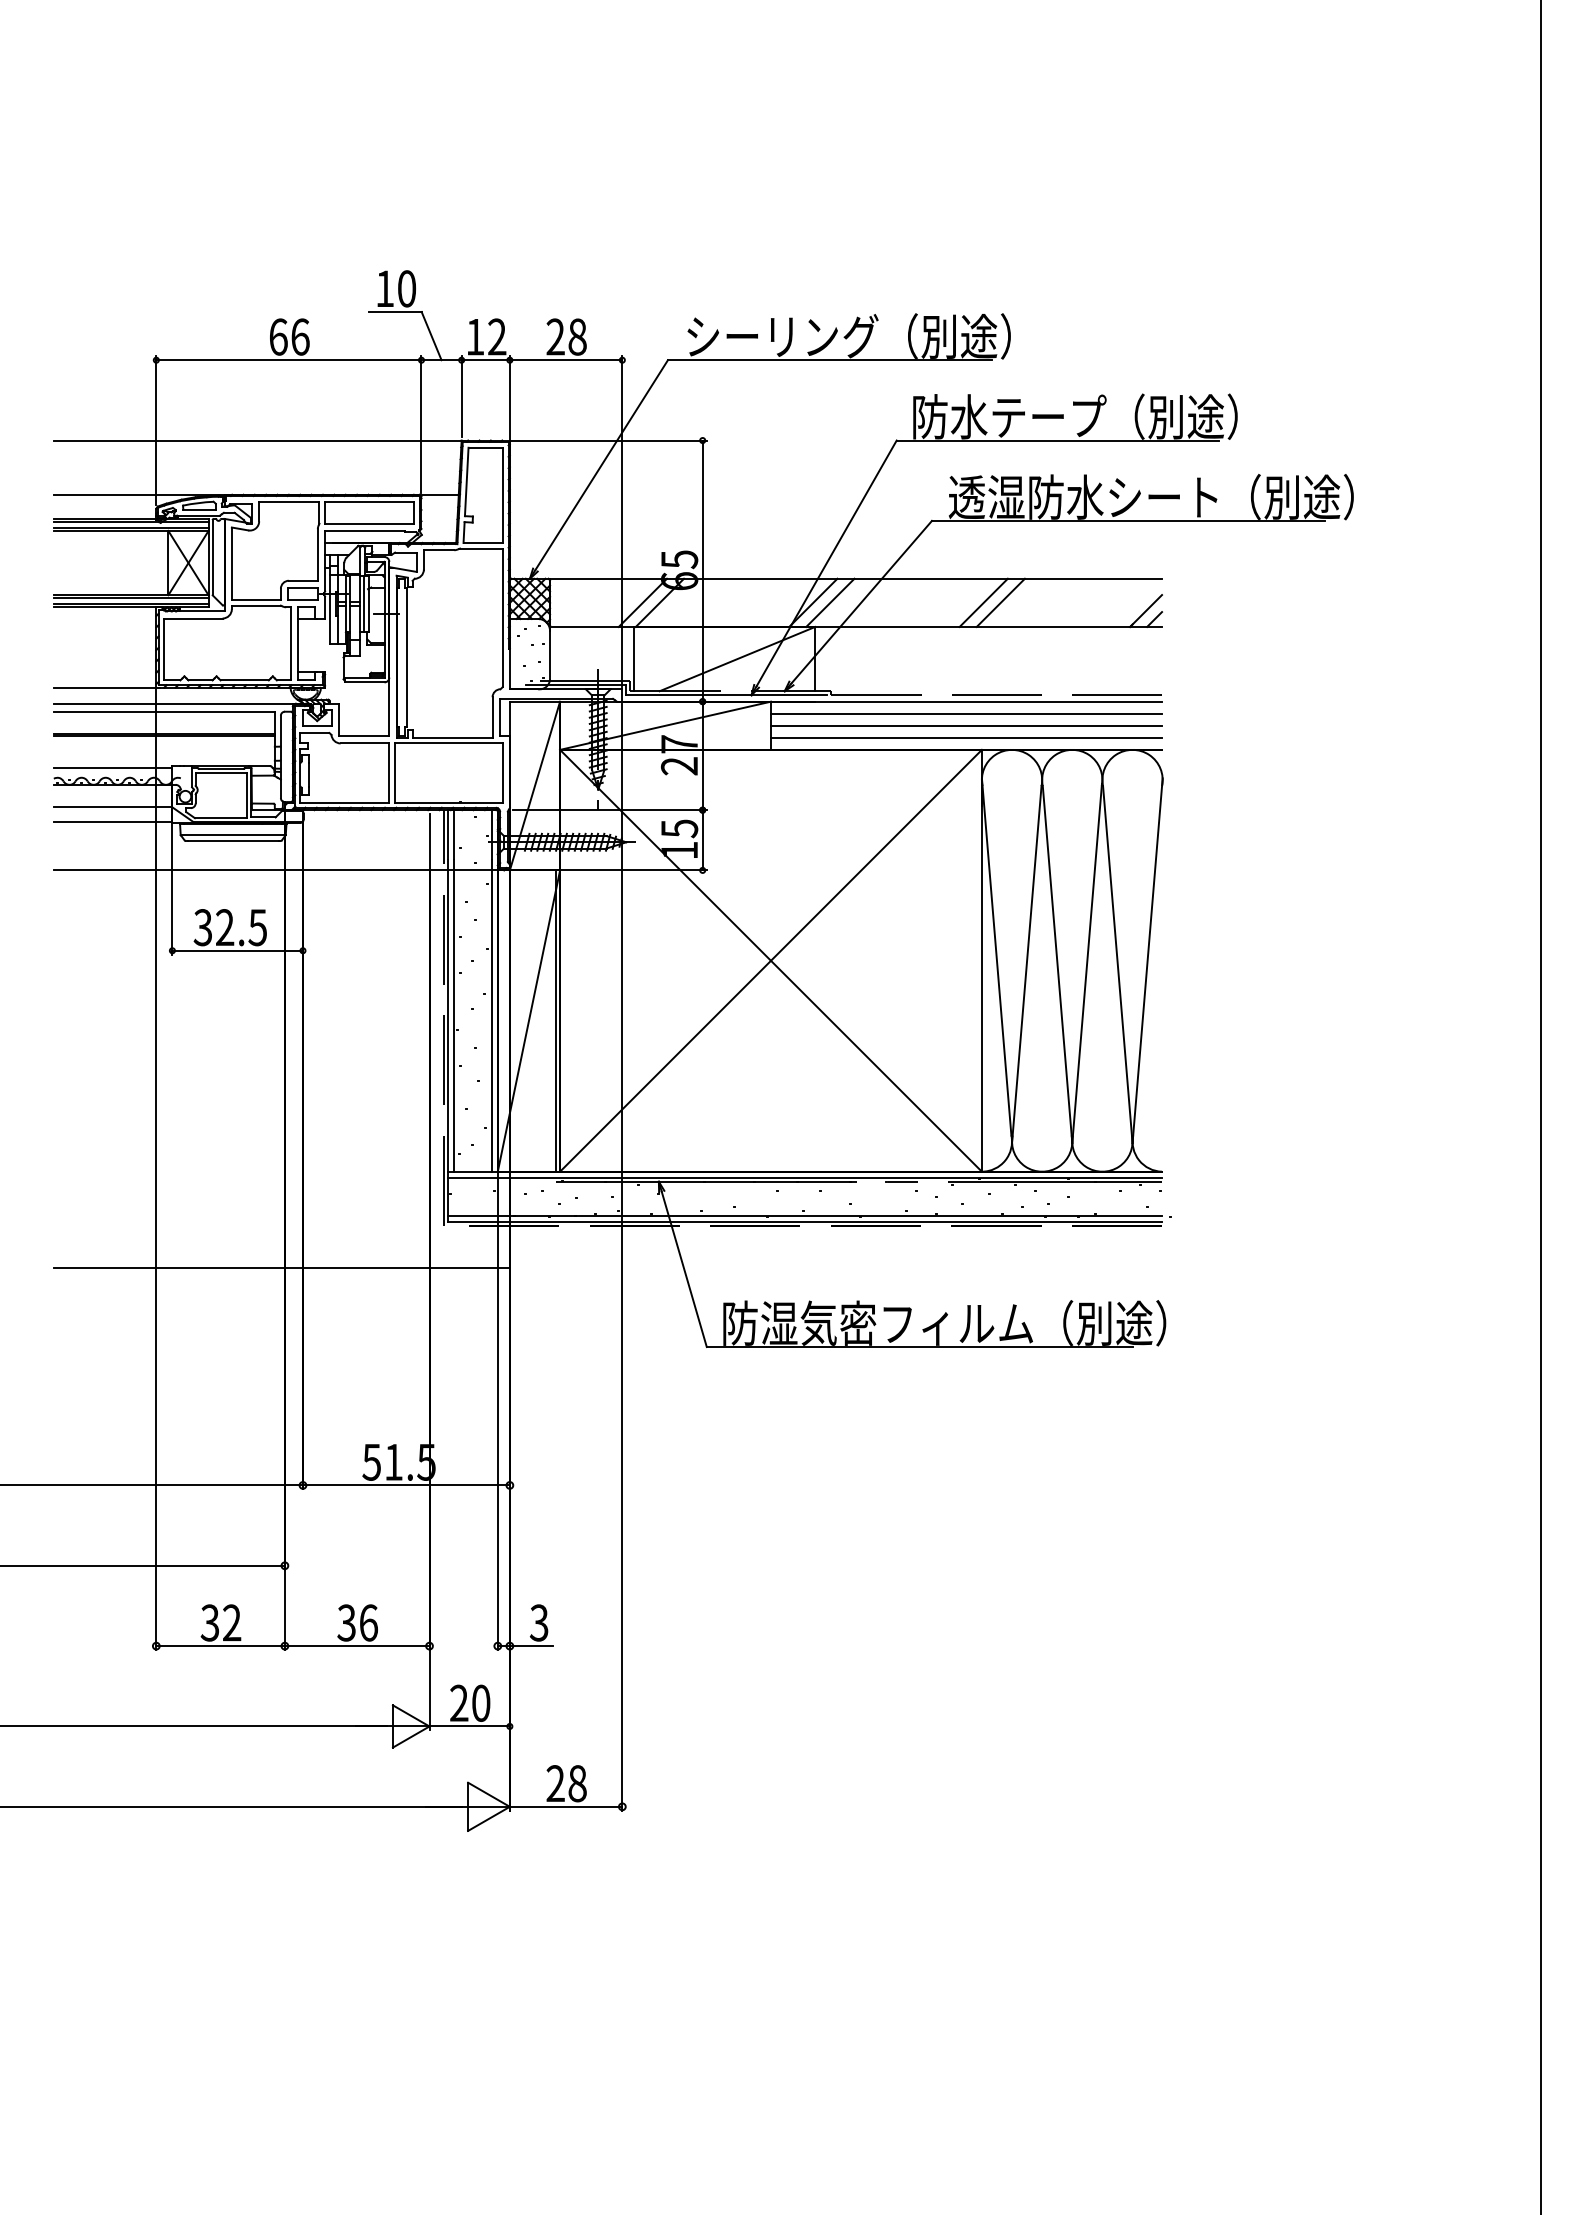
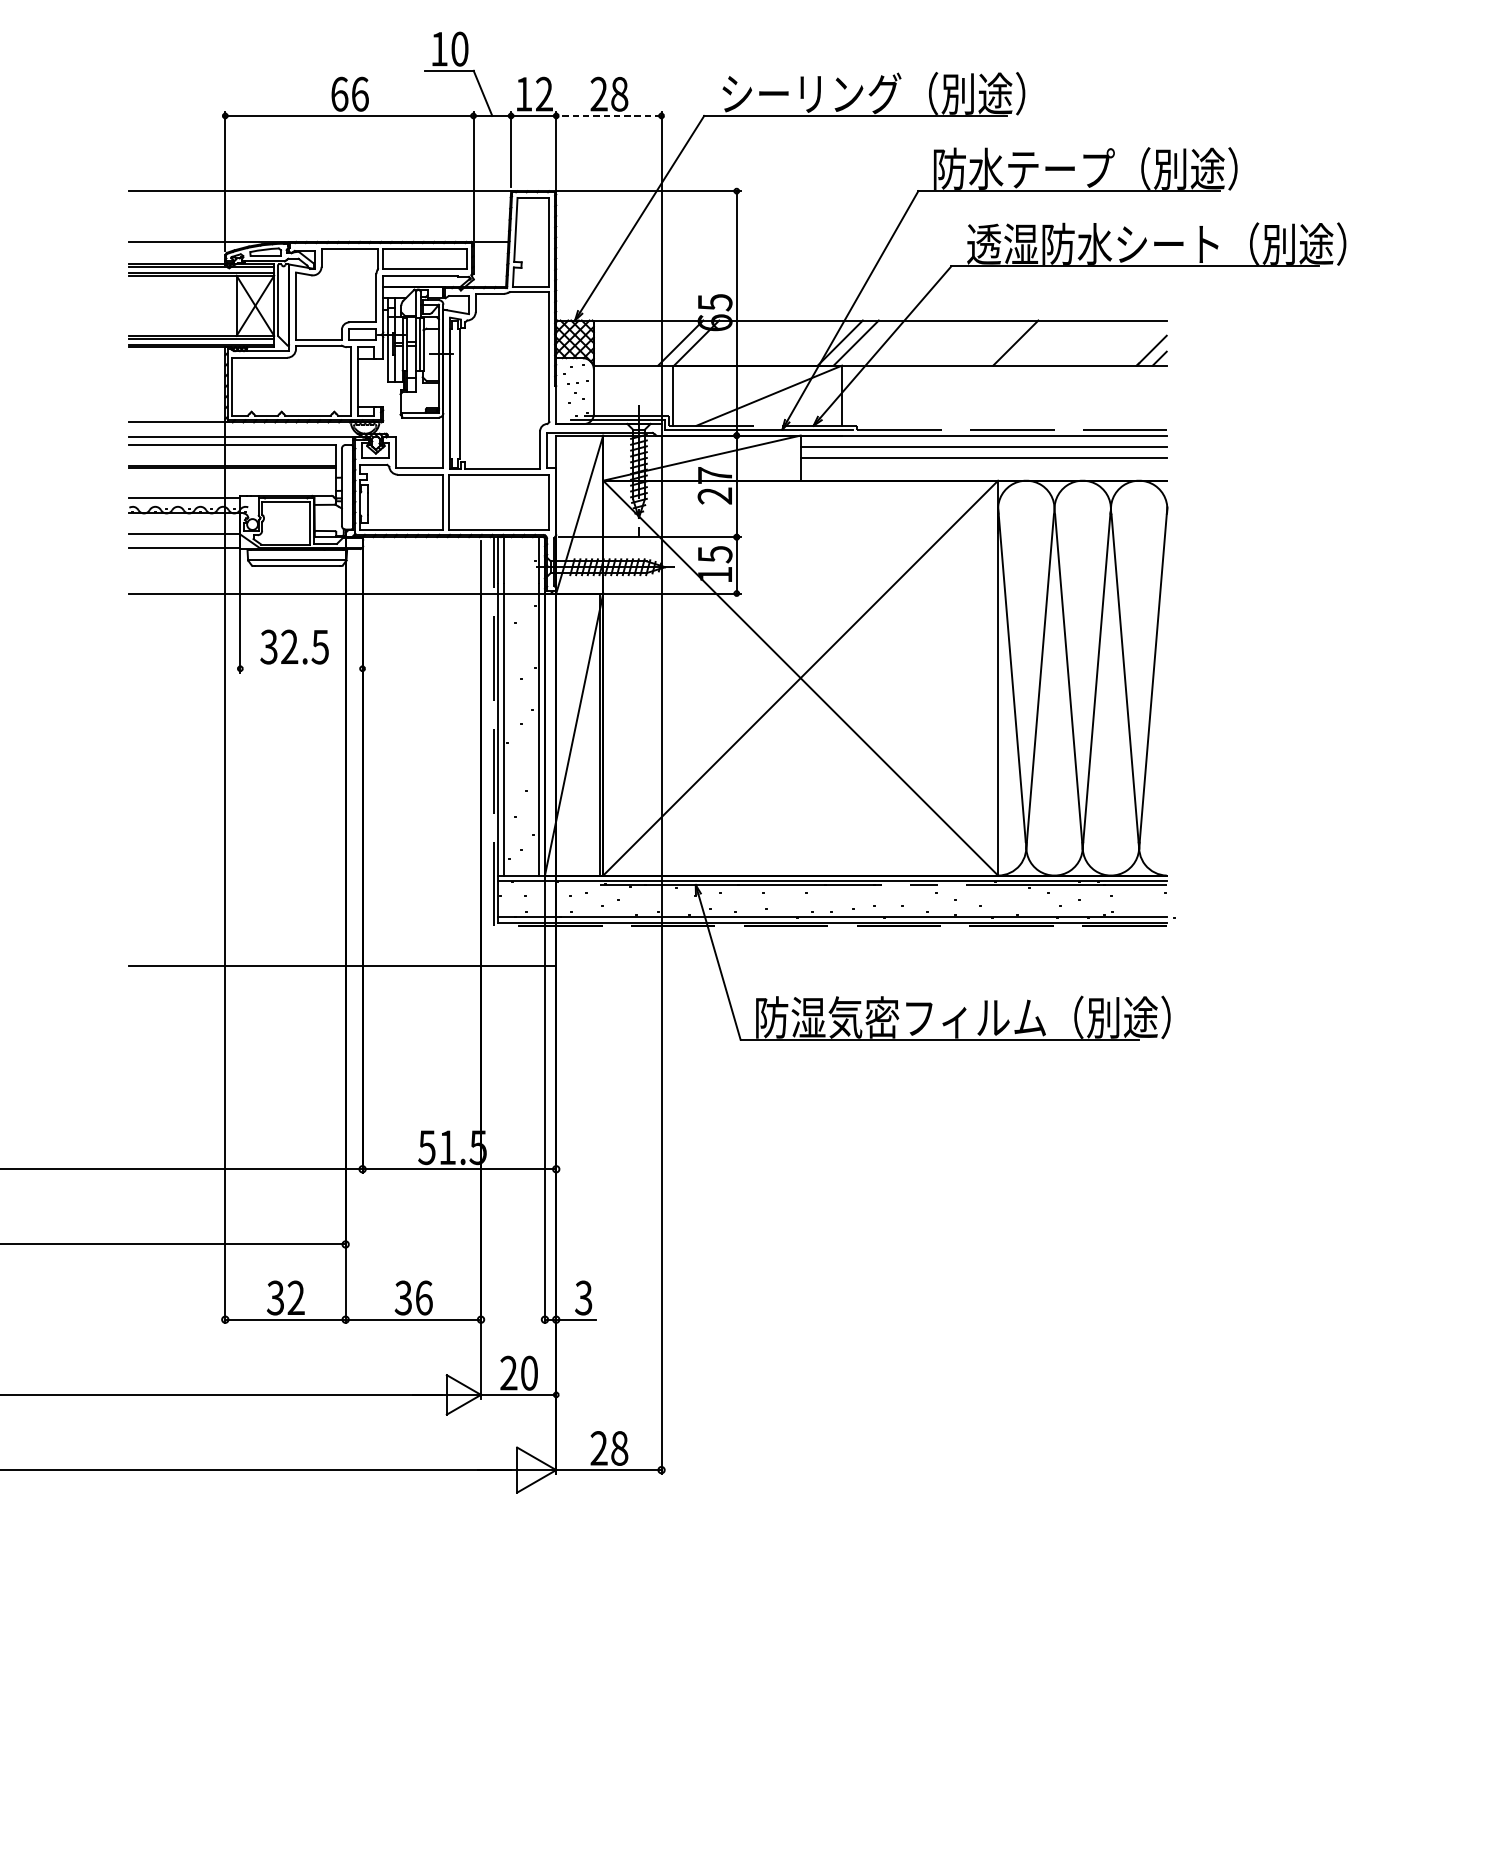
line: (565, 360) -> (608, 116), solid -> dashed
line: (983, 602) -> (999, 342), removed
line: (966, 737) -> (983, 469), removed
line: (237, 950) -> (301, 668), removed

